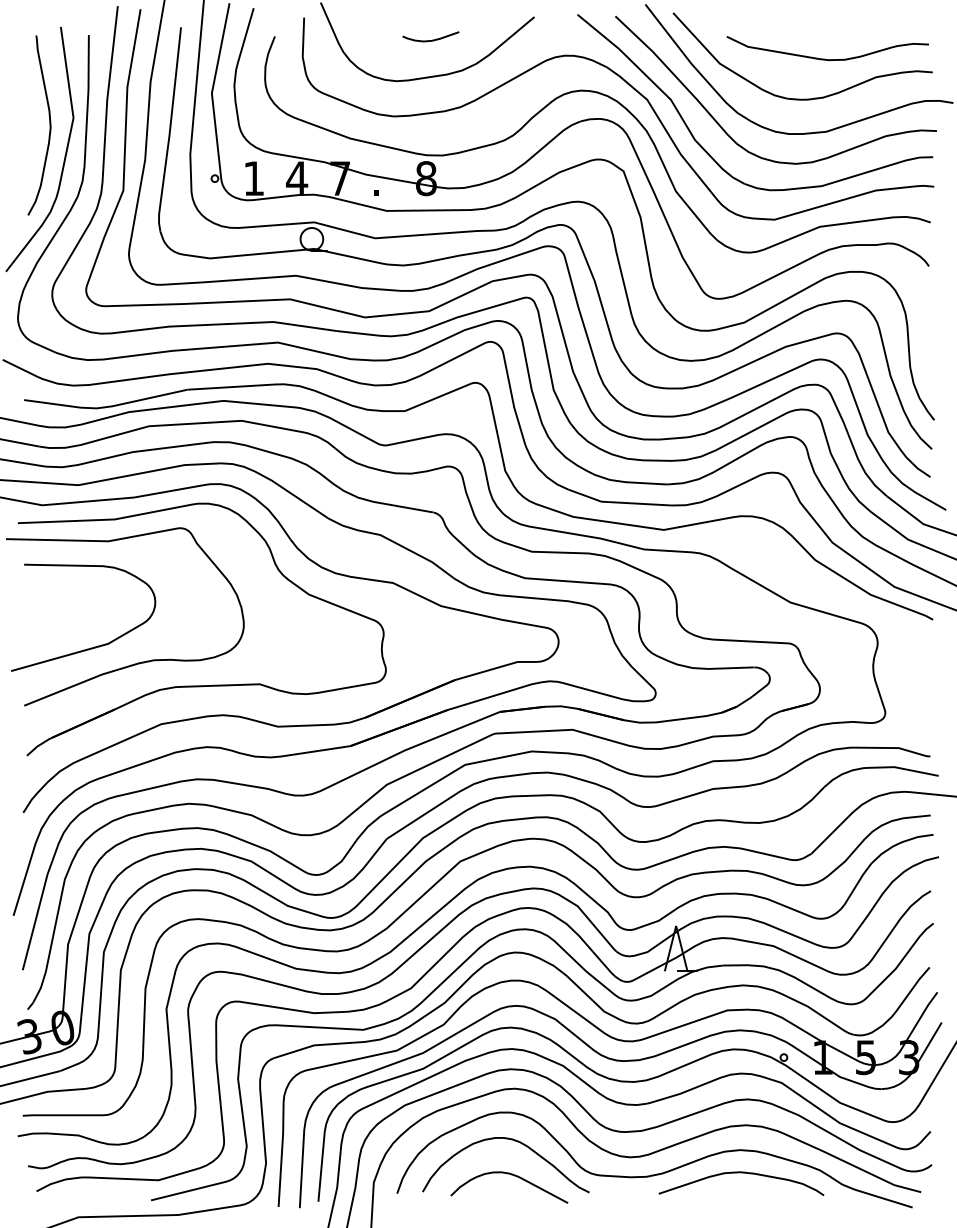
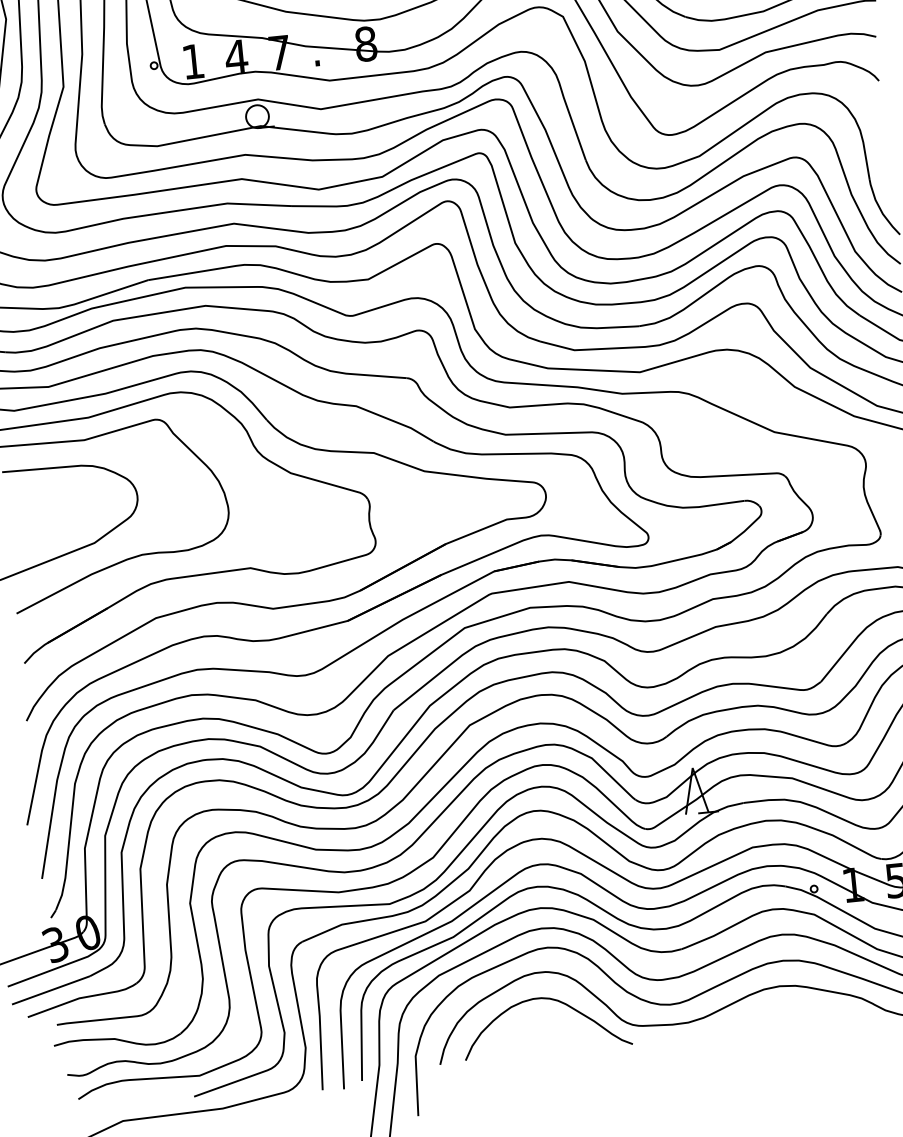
curve: (741, 1173) -> (783, 1009), removed
curve: (514, 1176) -> (556, 1035), removed

